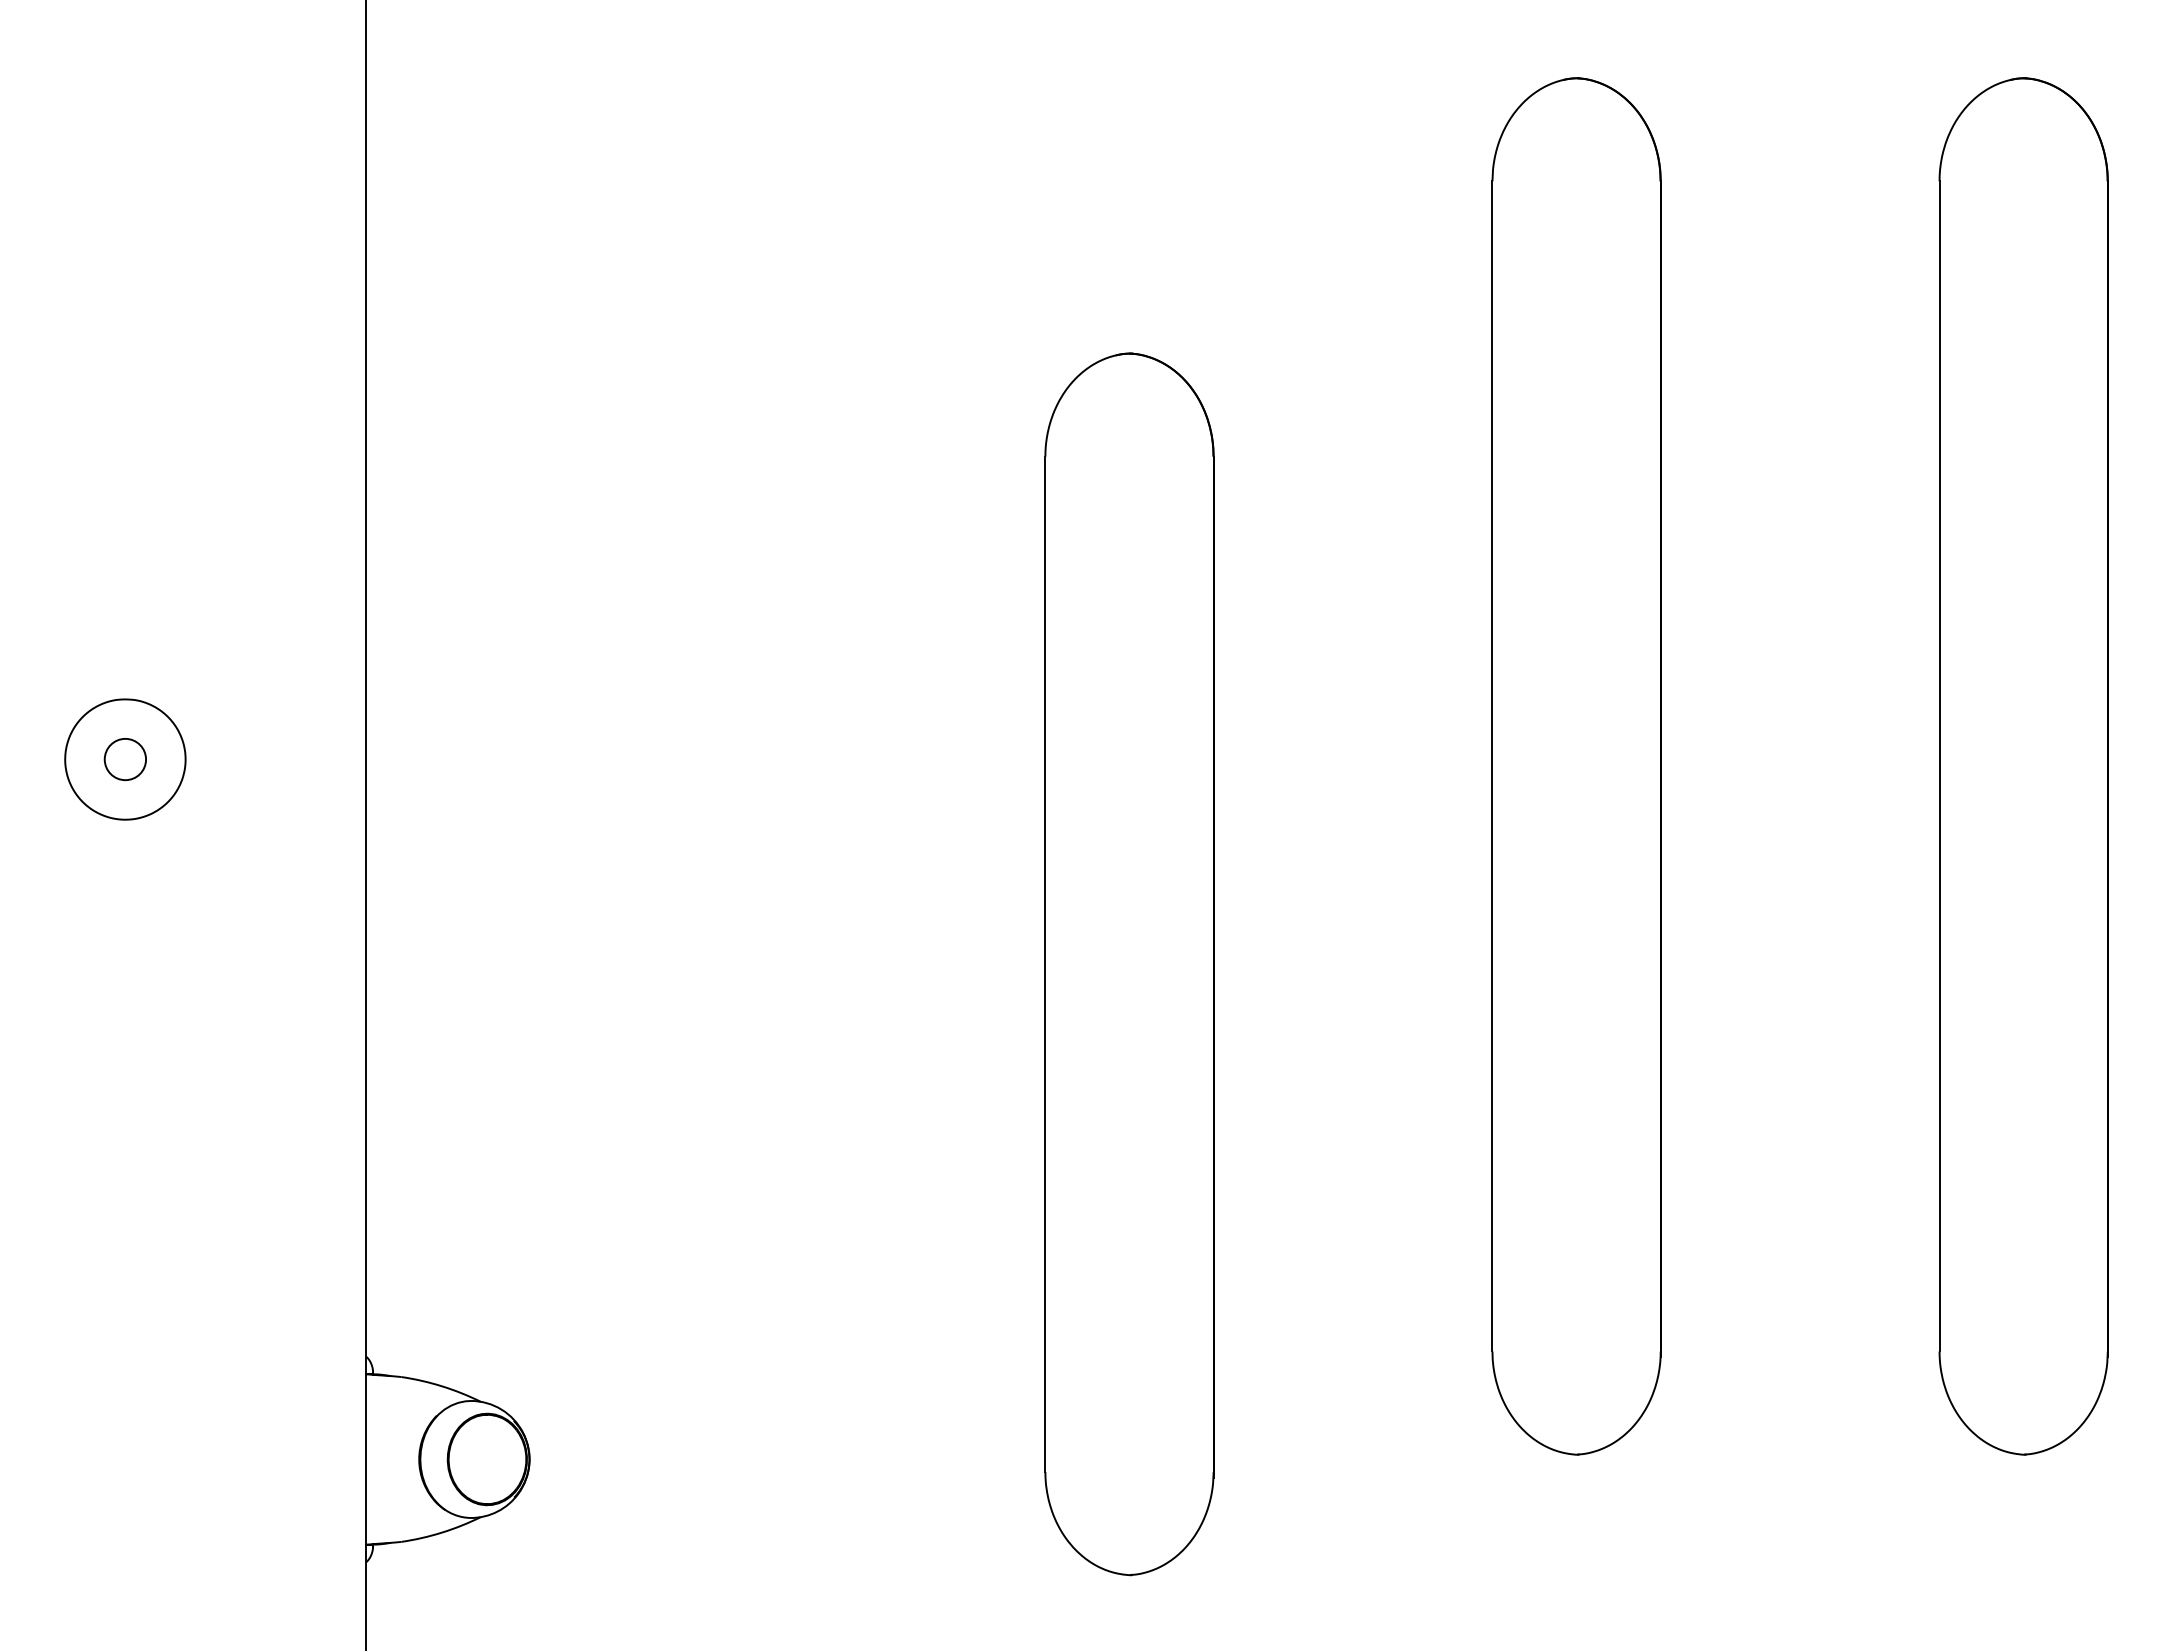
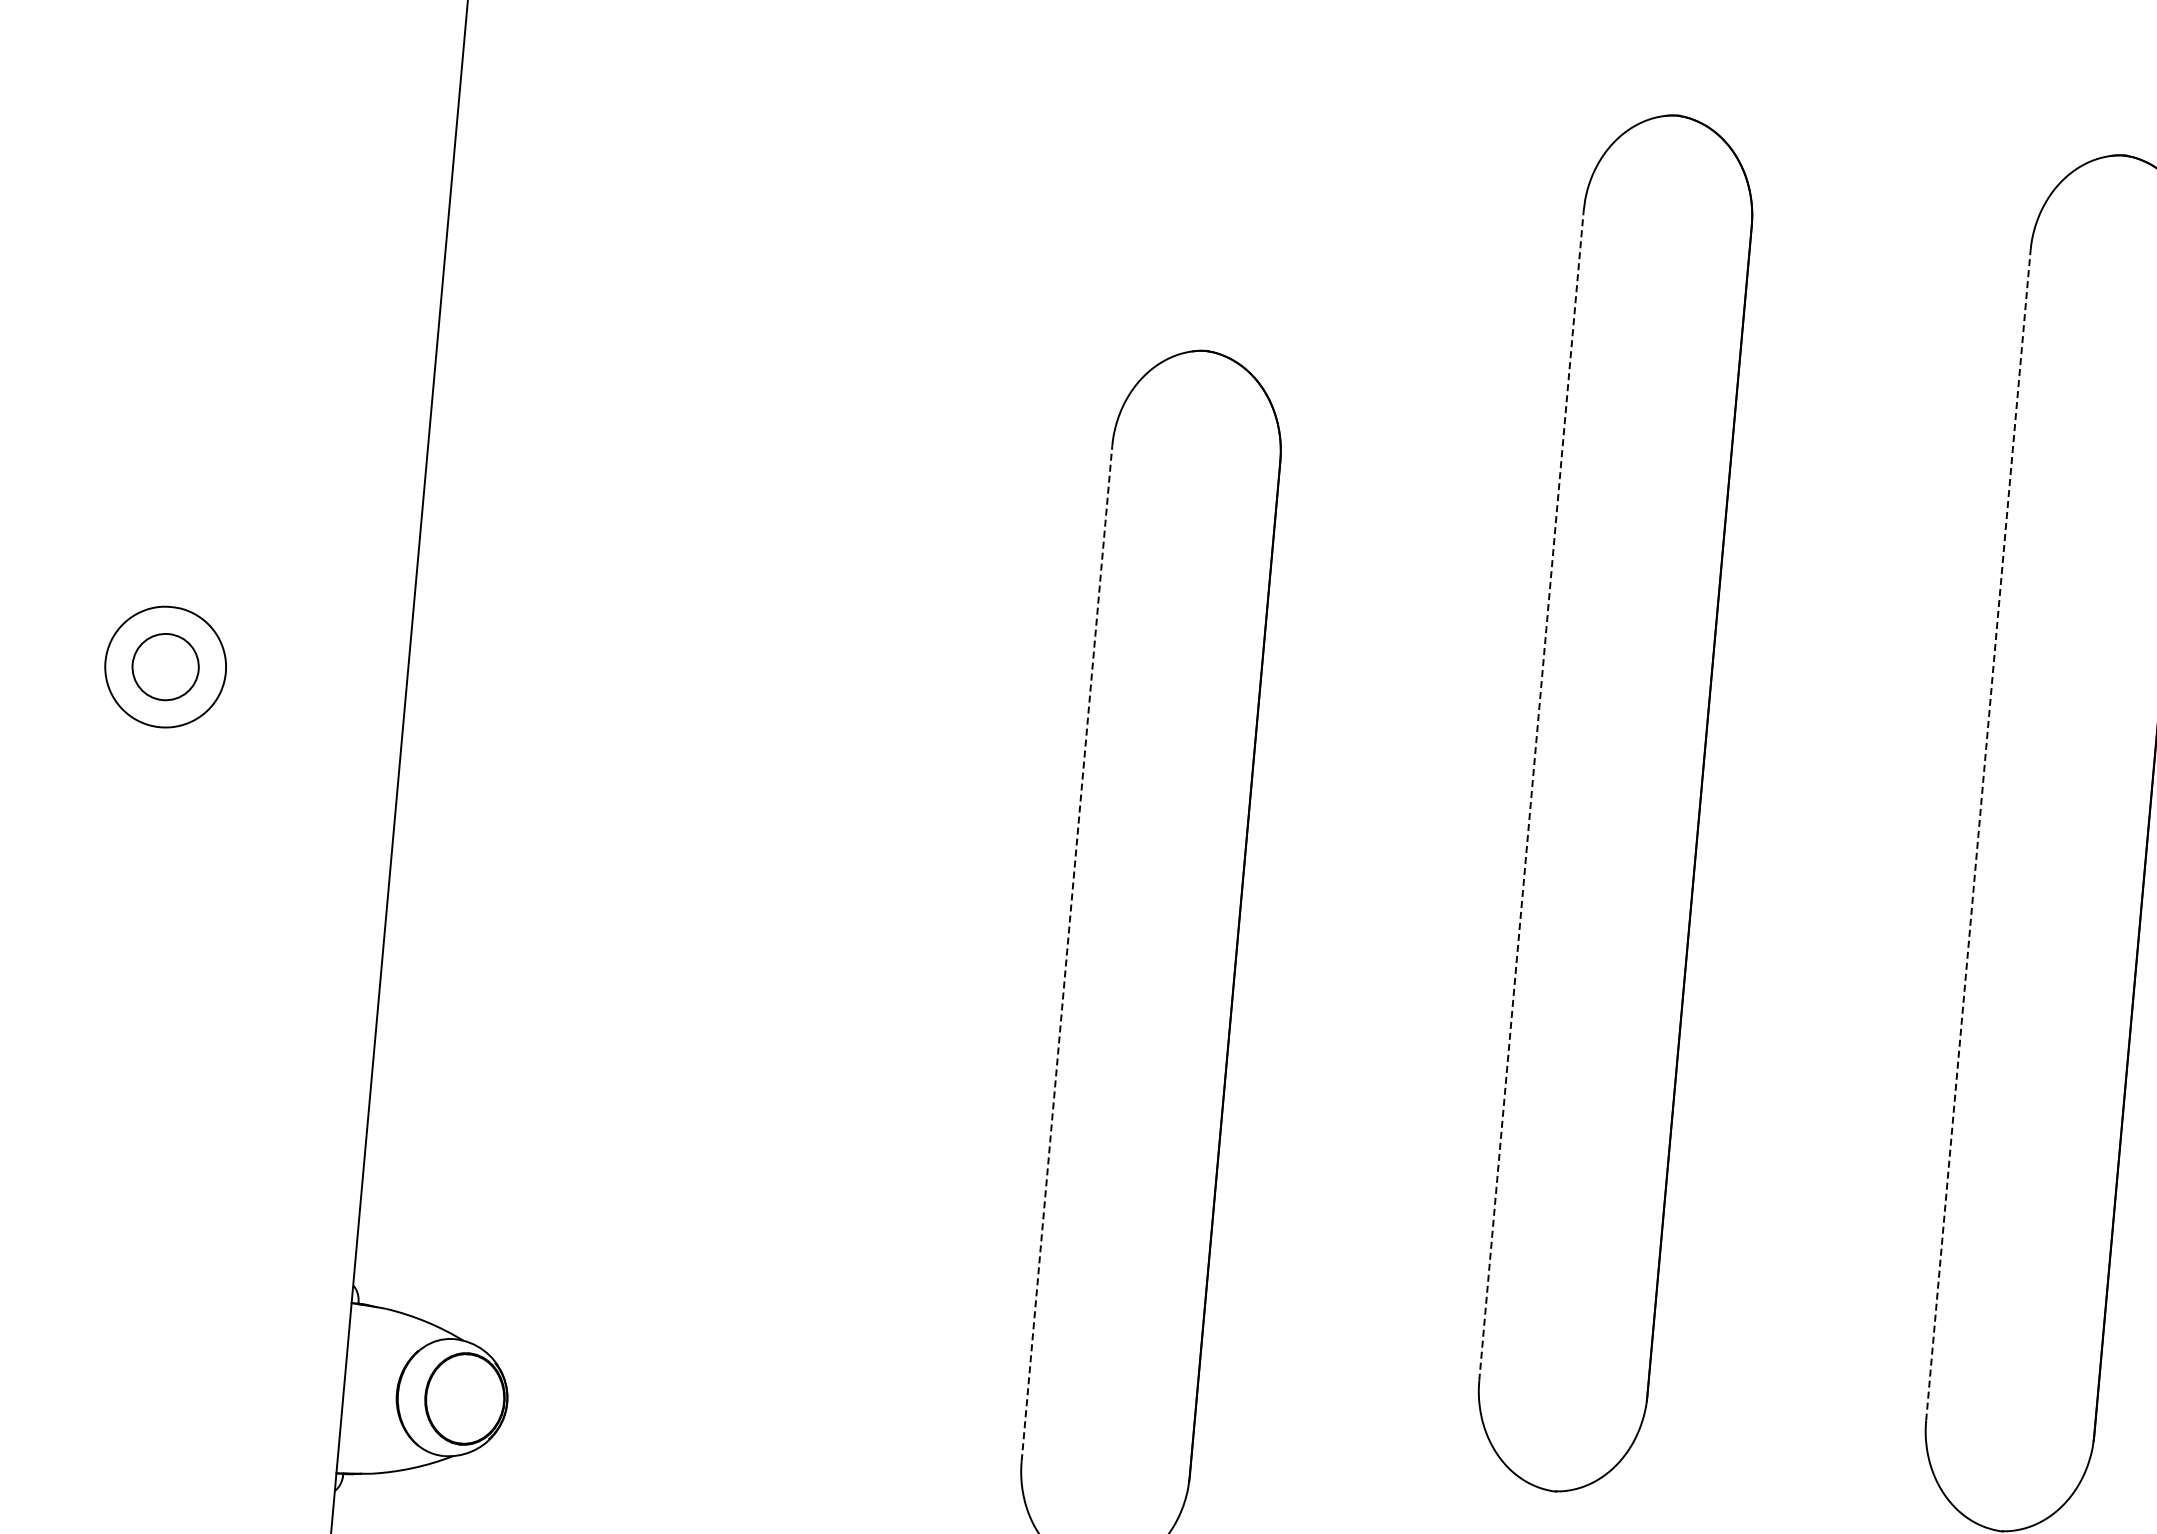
circle: (125, 759) -> (165, 667), size x1.6
line: (1492, 765) -> (1531, 795), solid -> dashed
line: (1939, 765) -> (1978, 834), solid -> dashed
line: (1045, 964) -> (1067, 954), solid -> dashed

